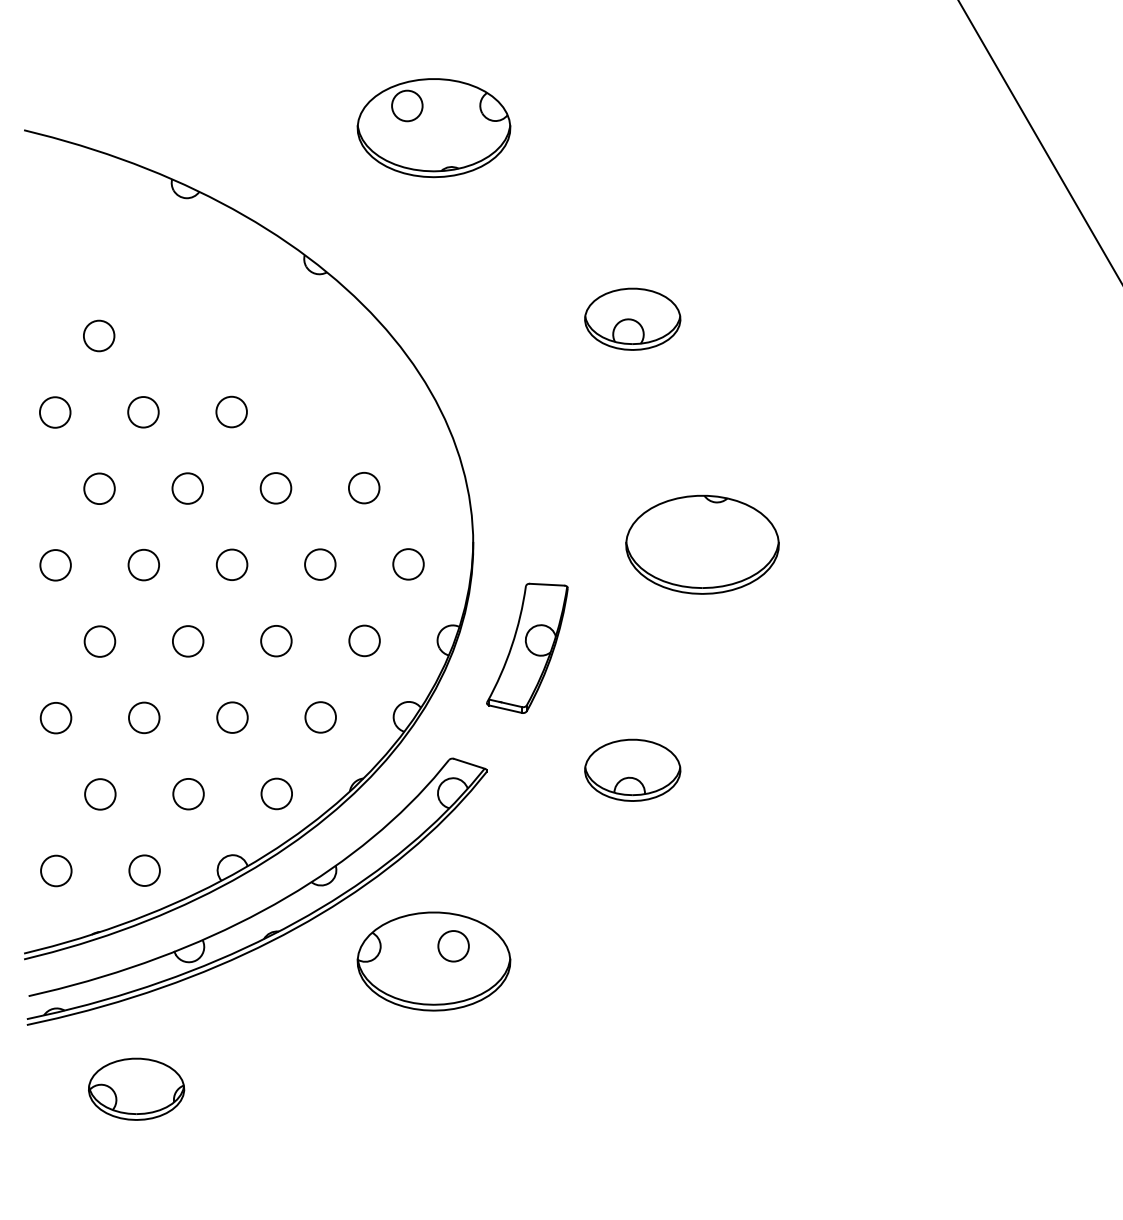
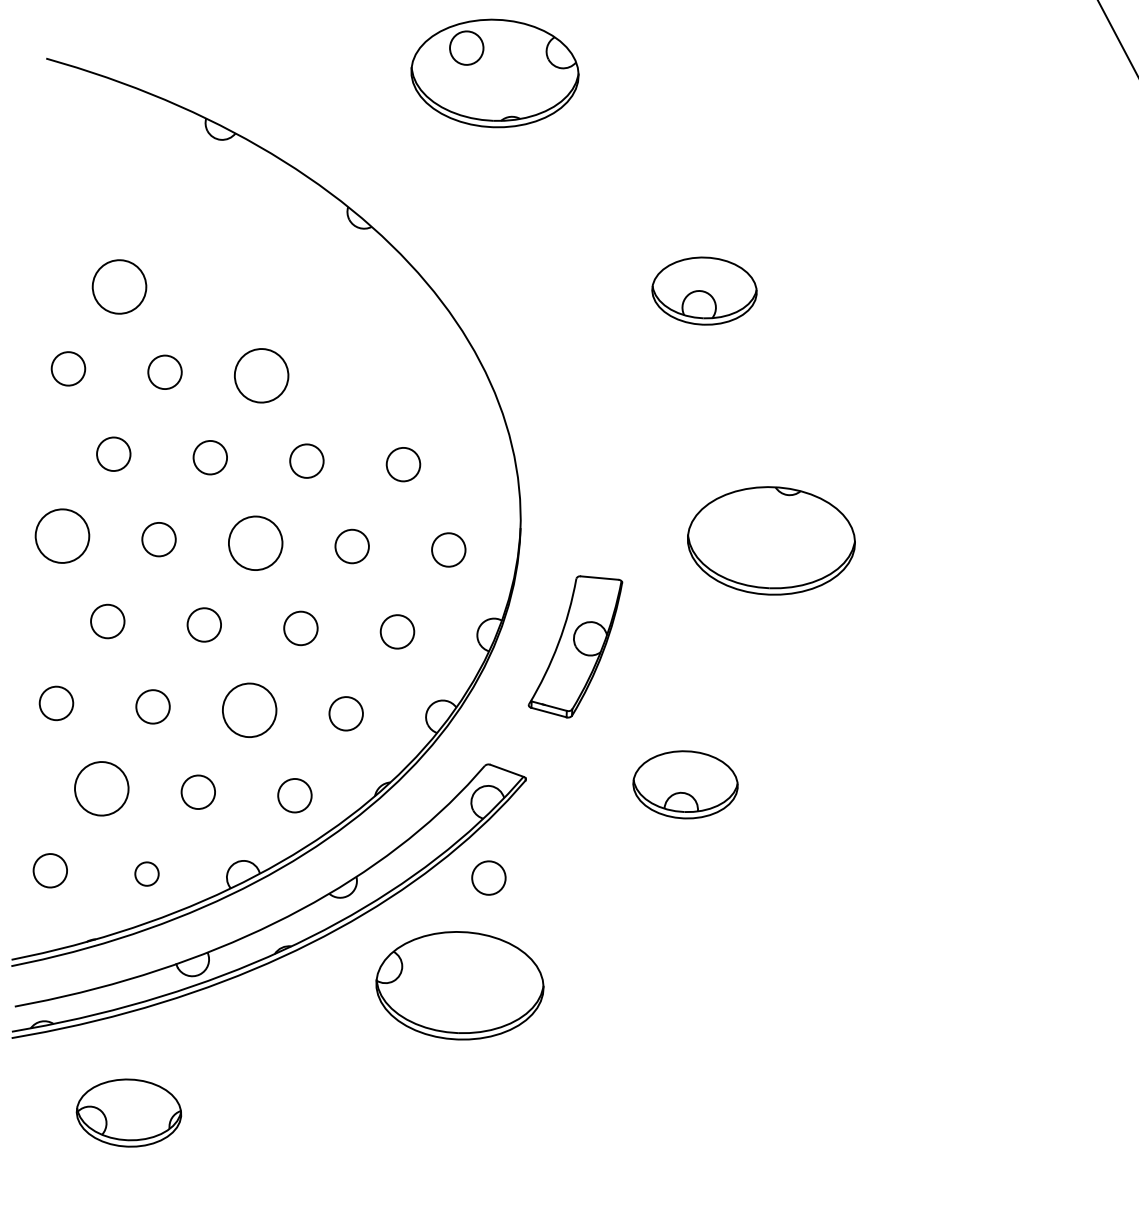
circle: (99, 335) -> (120, 286), size x1.6
circle: (231, 411) -> (261, 375), size x1.6
circle: (231, 564) -> (255, 542), size x1.6
circle: (55, 565) -> (62, 536), size x1.6
circle: (232, 717) -> (249, 710), size x1.6
circle: (100, 794) -> (101, 788), size x1.6
circle: (144, 870) -> (146, 873), size x0.7
circle: (453, 946) -> (488, 878), moved

